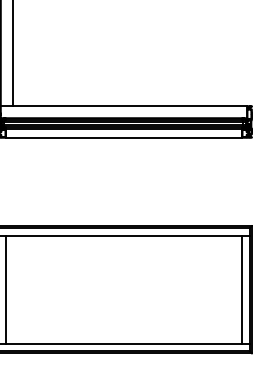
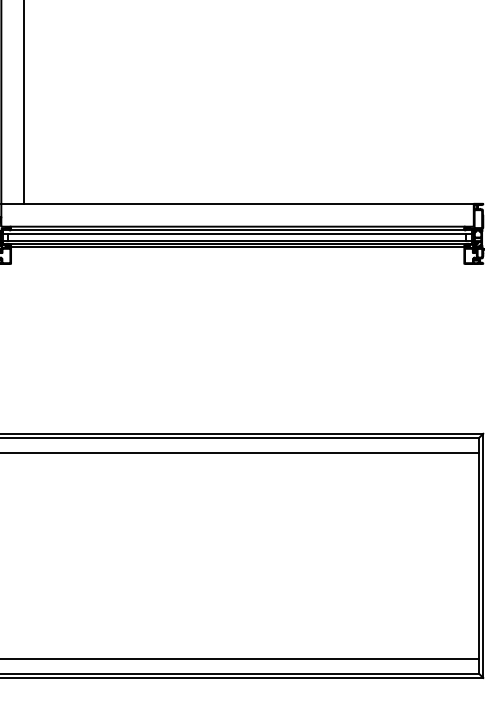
line: (123, 137) -> (236, 263), removed
line: (5, 289) -> (10, 555), removed
line: (242, 289) -> (465, 555), removed

